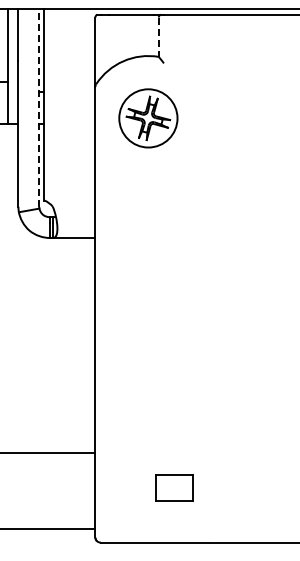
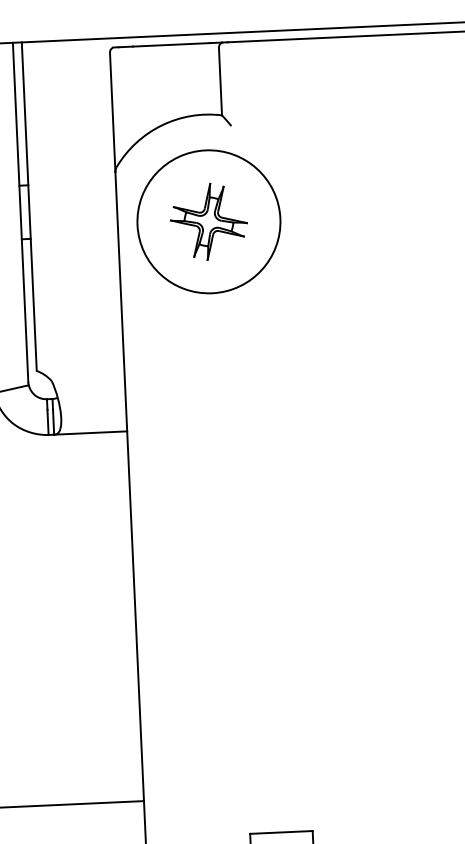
line: (158, 37) -> (219, 82), dashed -> solid
line: (39, 108) -> (21, 213), dashed -> solid
circle: (147, 118) -> (207, 222), size x1.43

